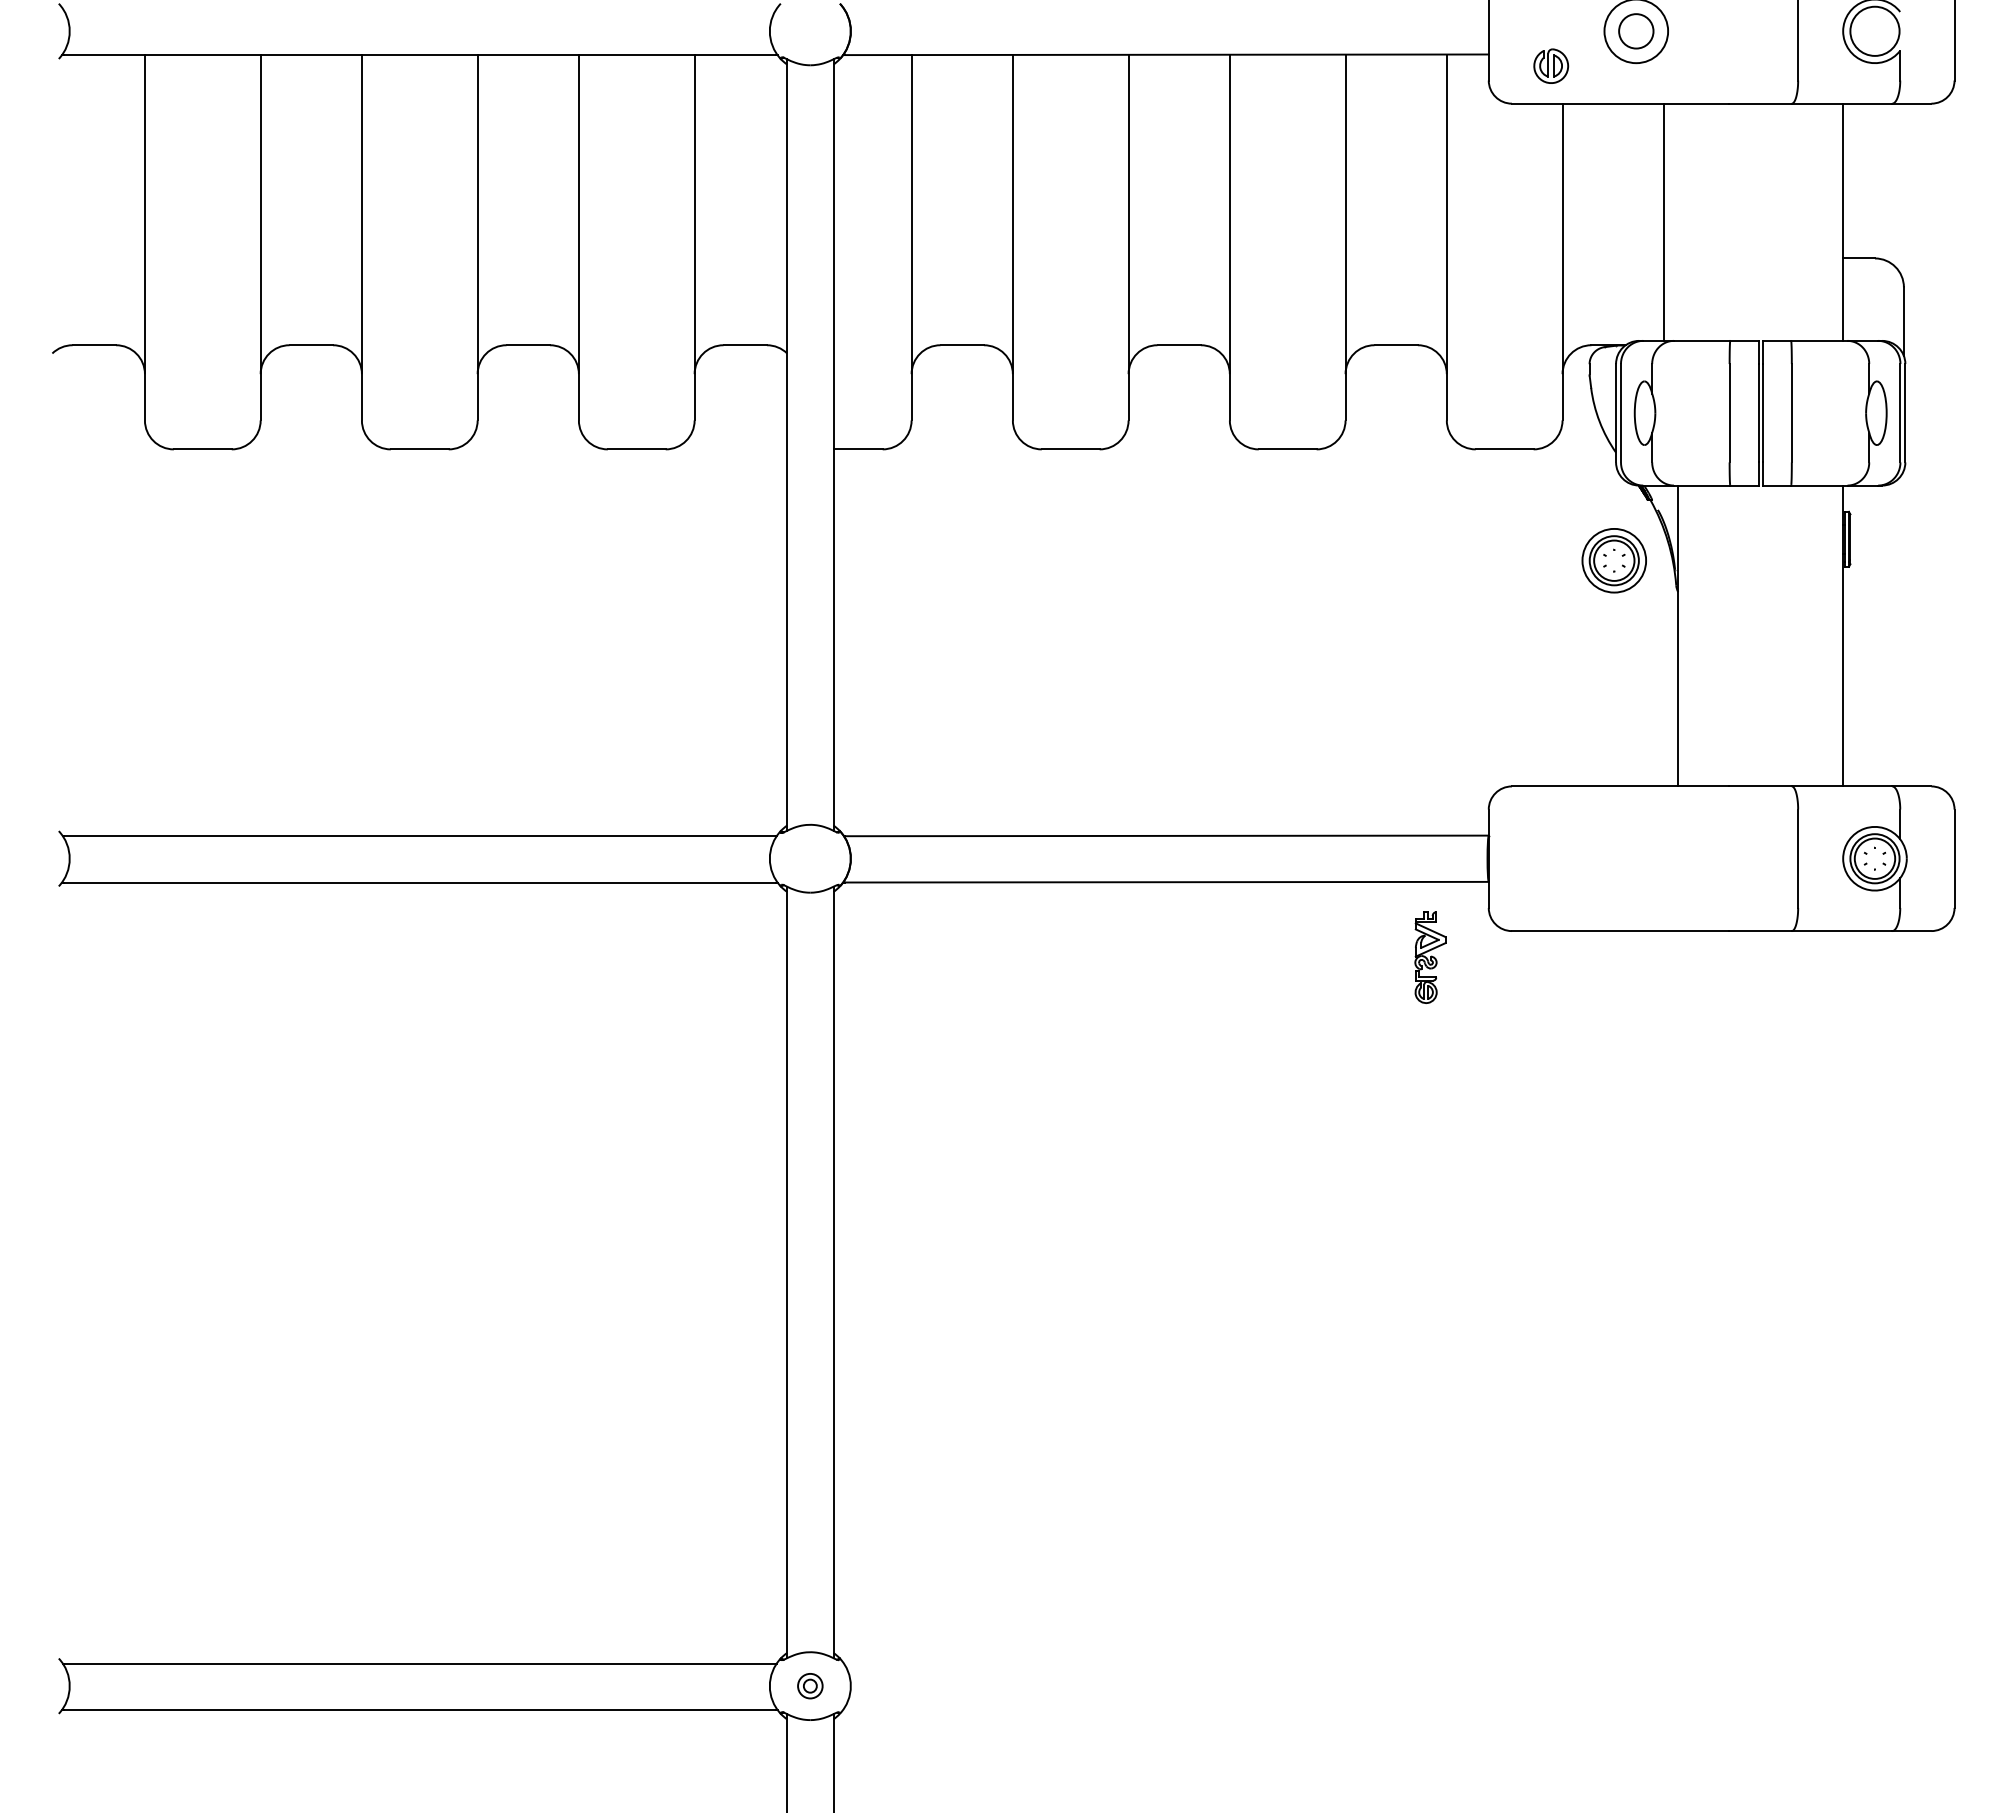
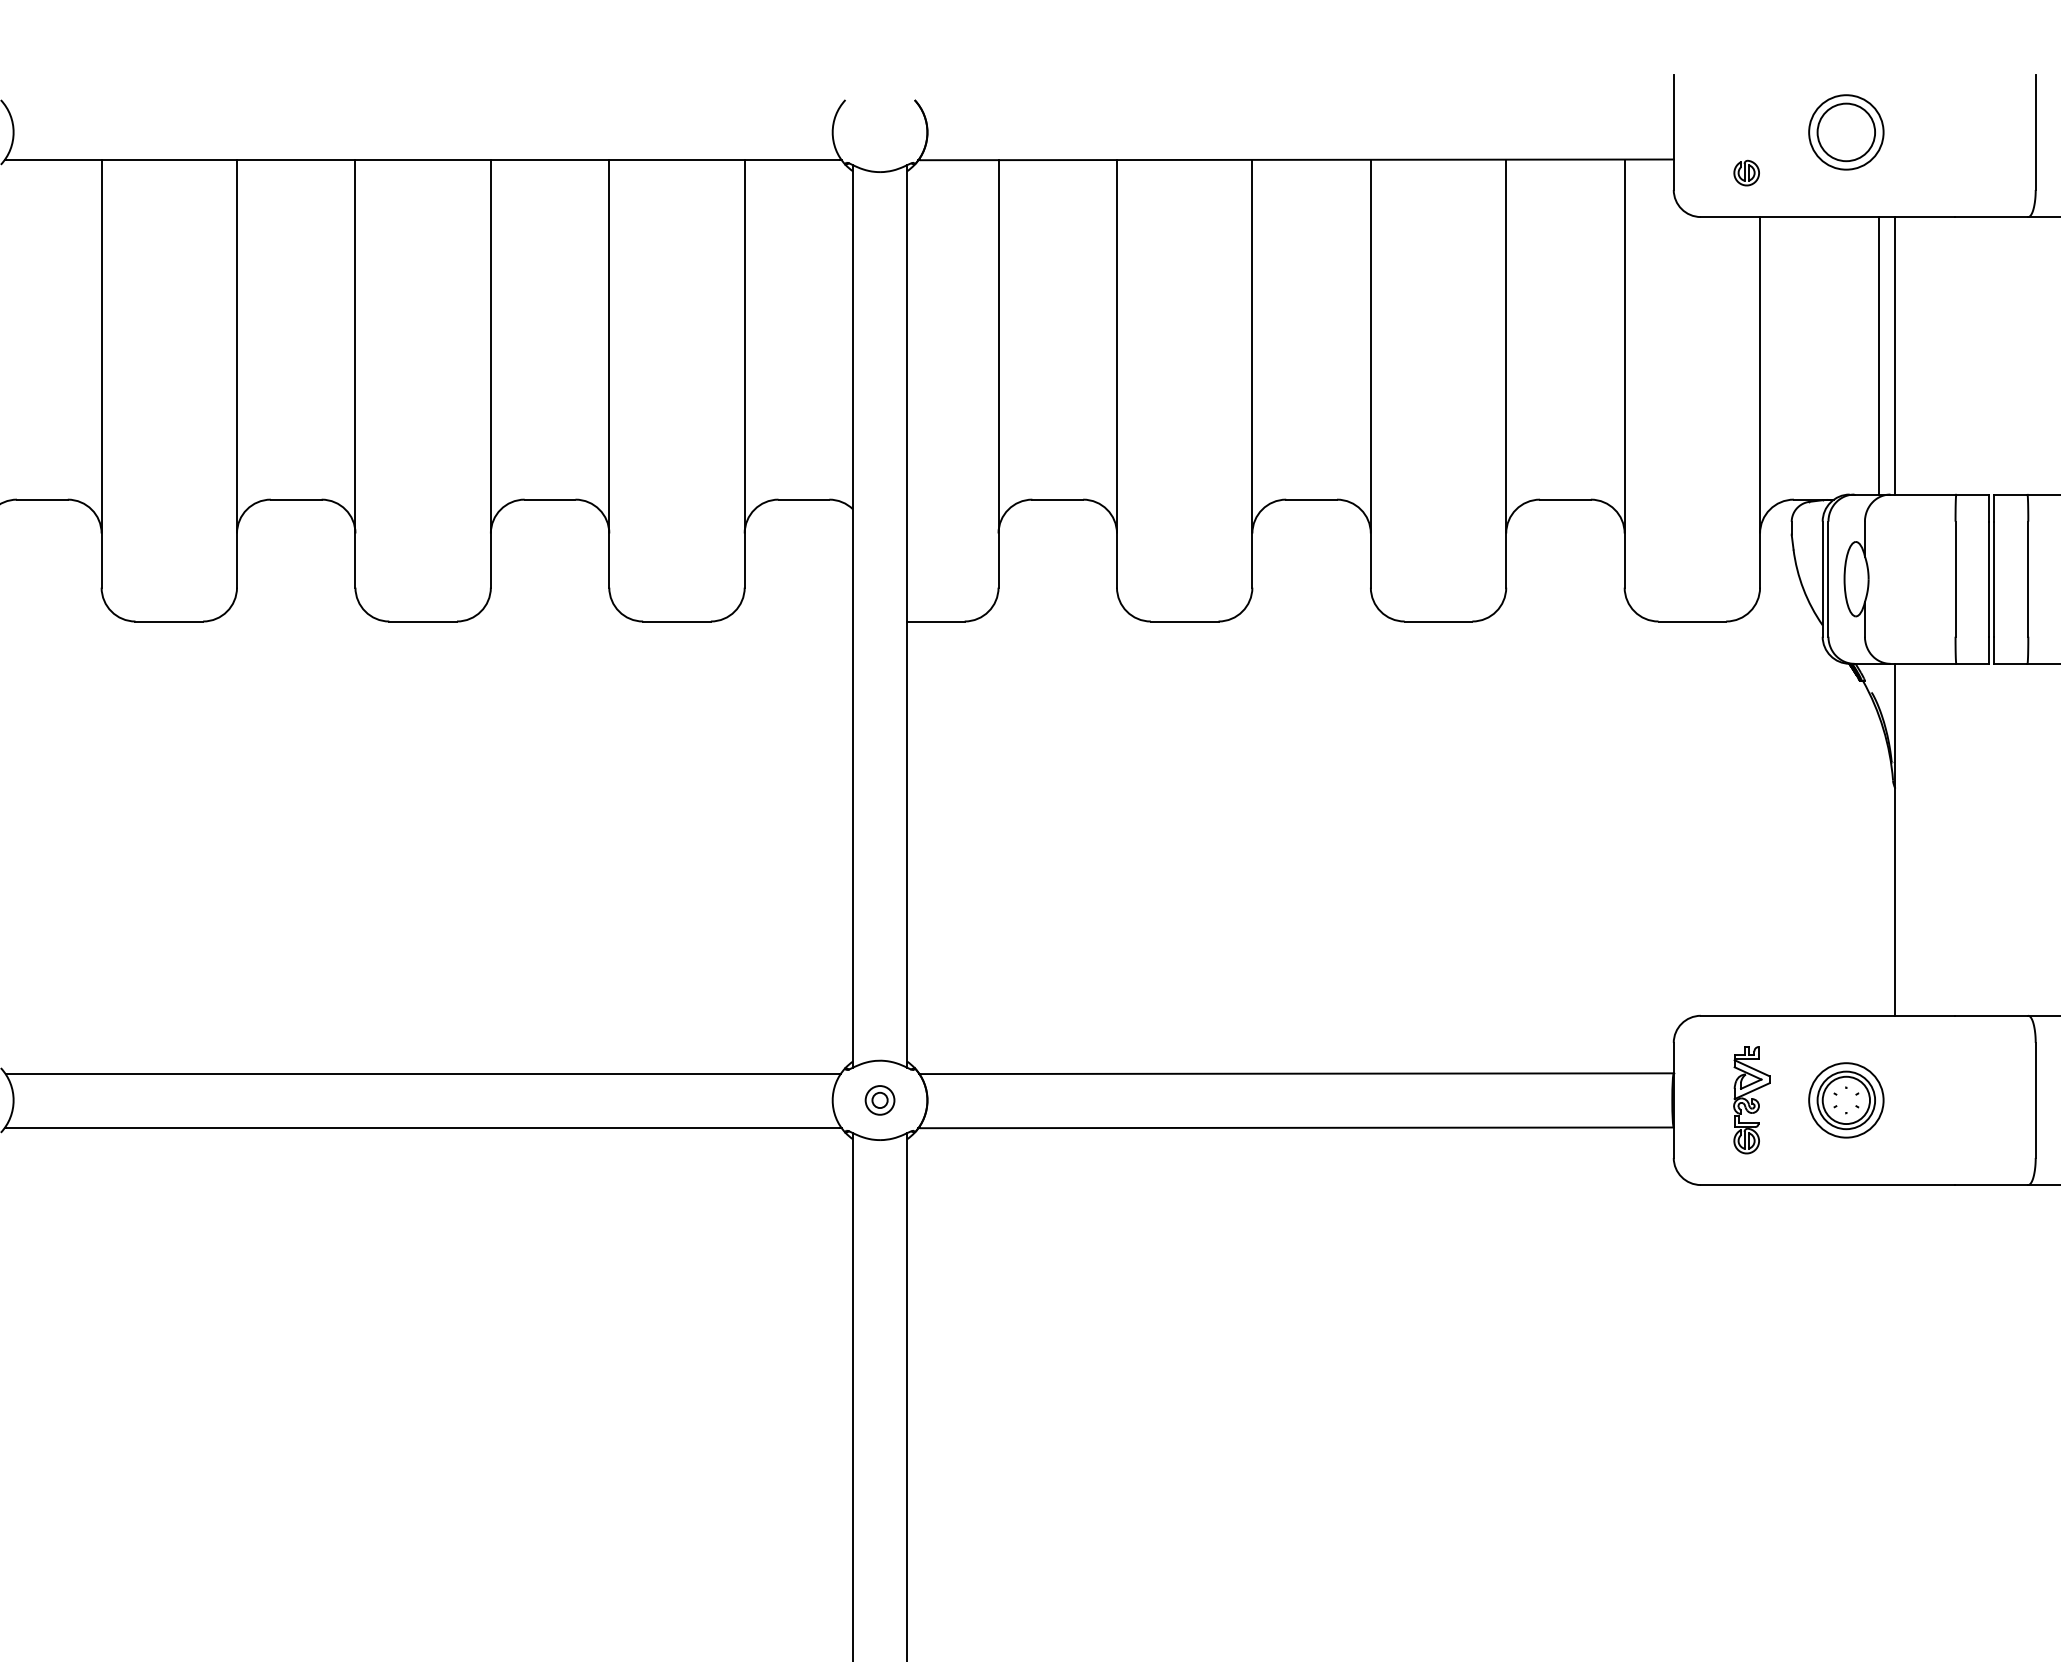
circle: (1635, 30) -> (1845, 131), size x1.43
part: (1550, 65) -> (1745, 172), size x0.62
line: (1678, 221) -> (1895, 354), added
part: (1613, 560) -> (1845, 1100), moved
part: (810, 858) -> (880, 1100), added
part: (1430, 957) -> (1751, 1100), moved

